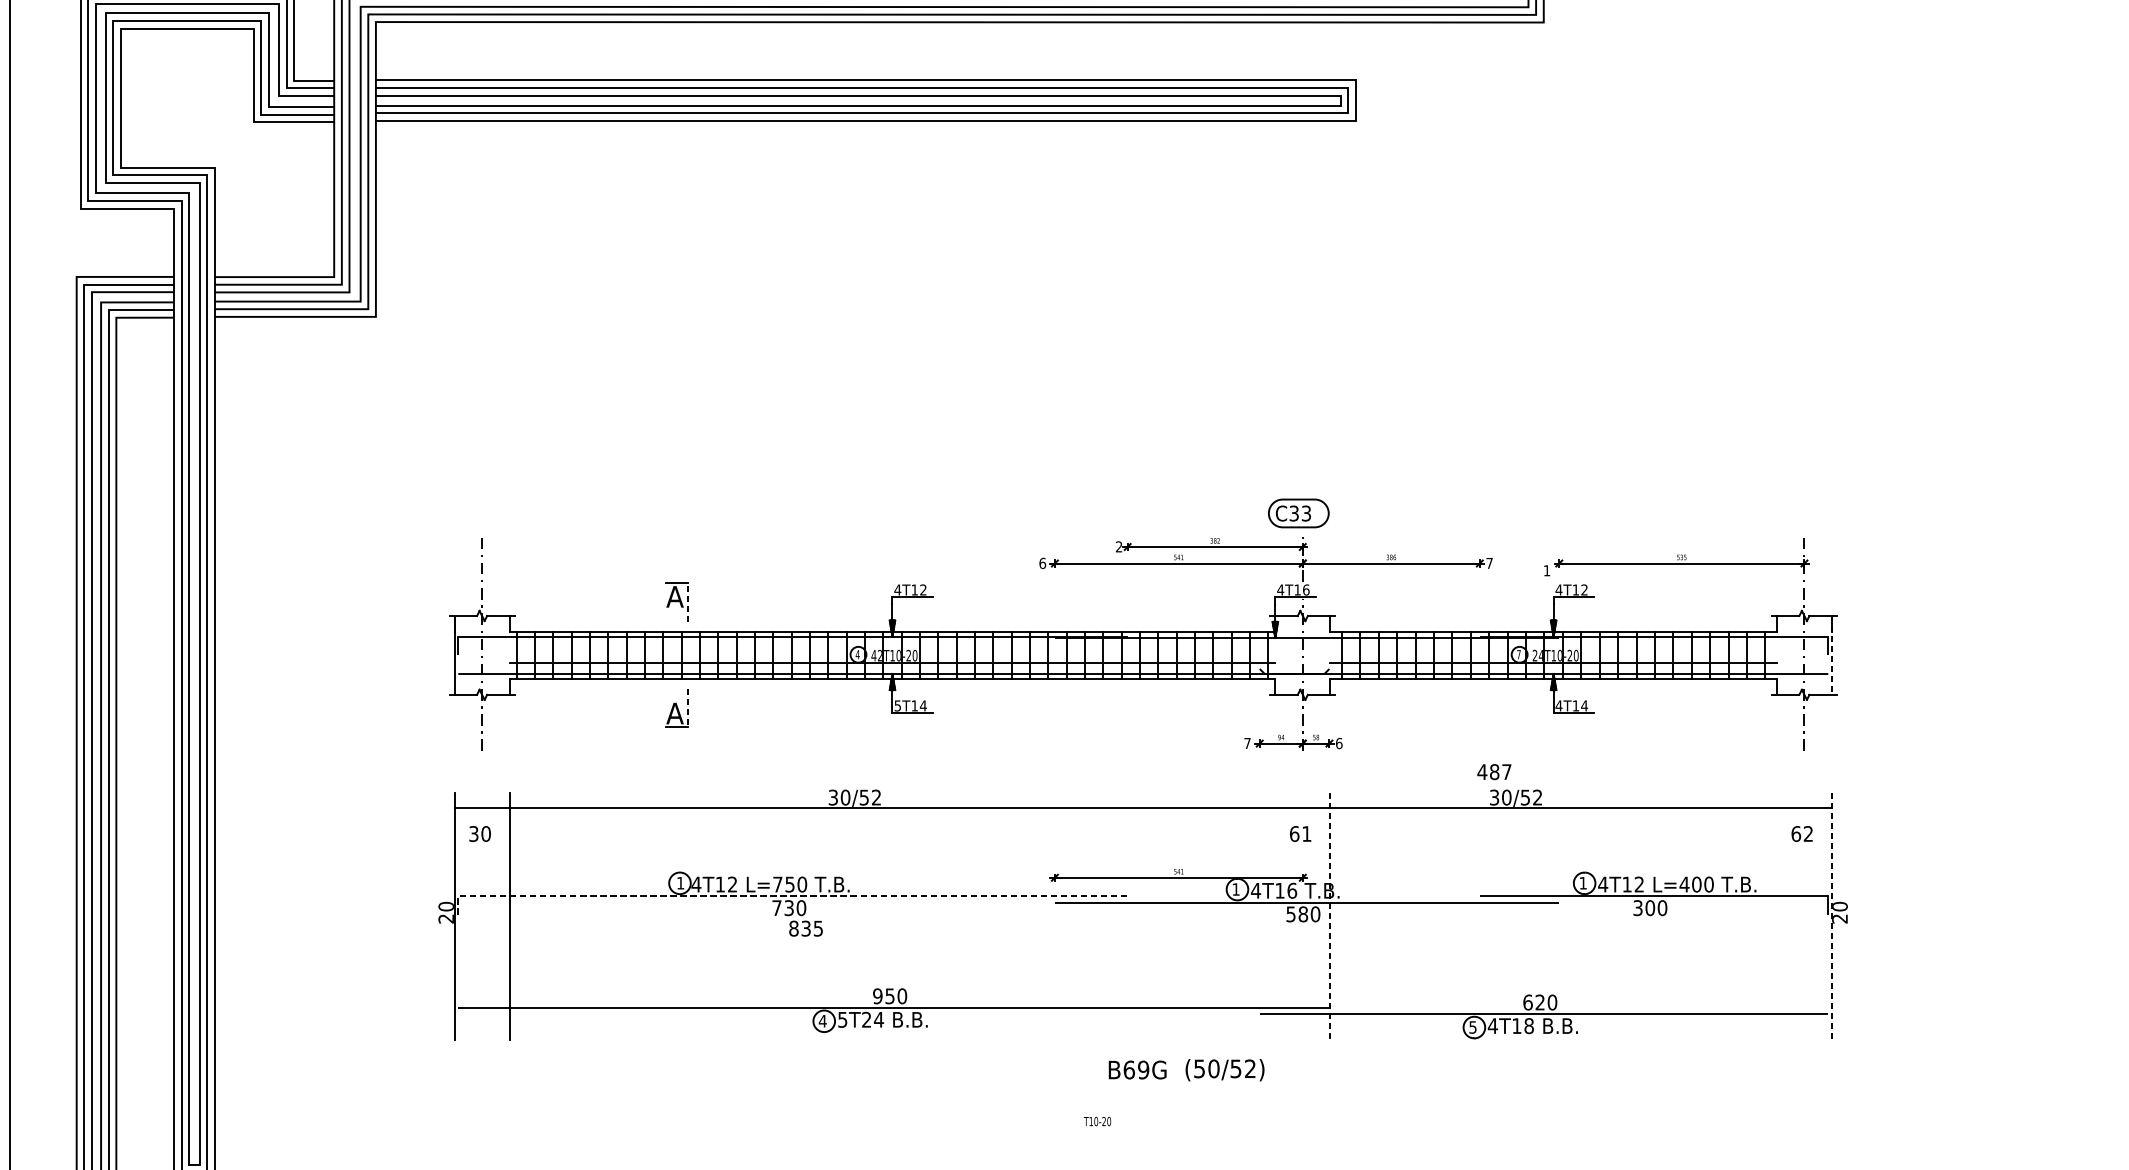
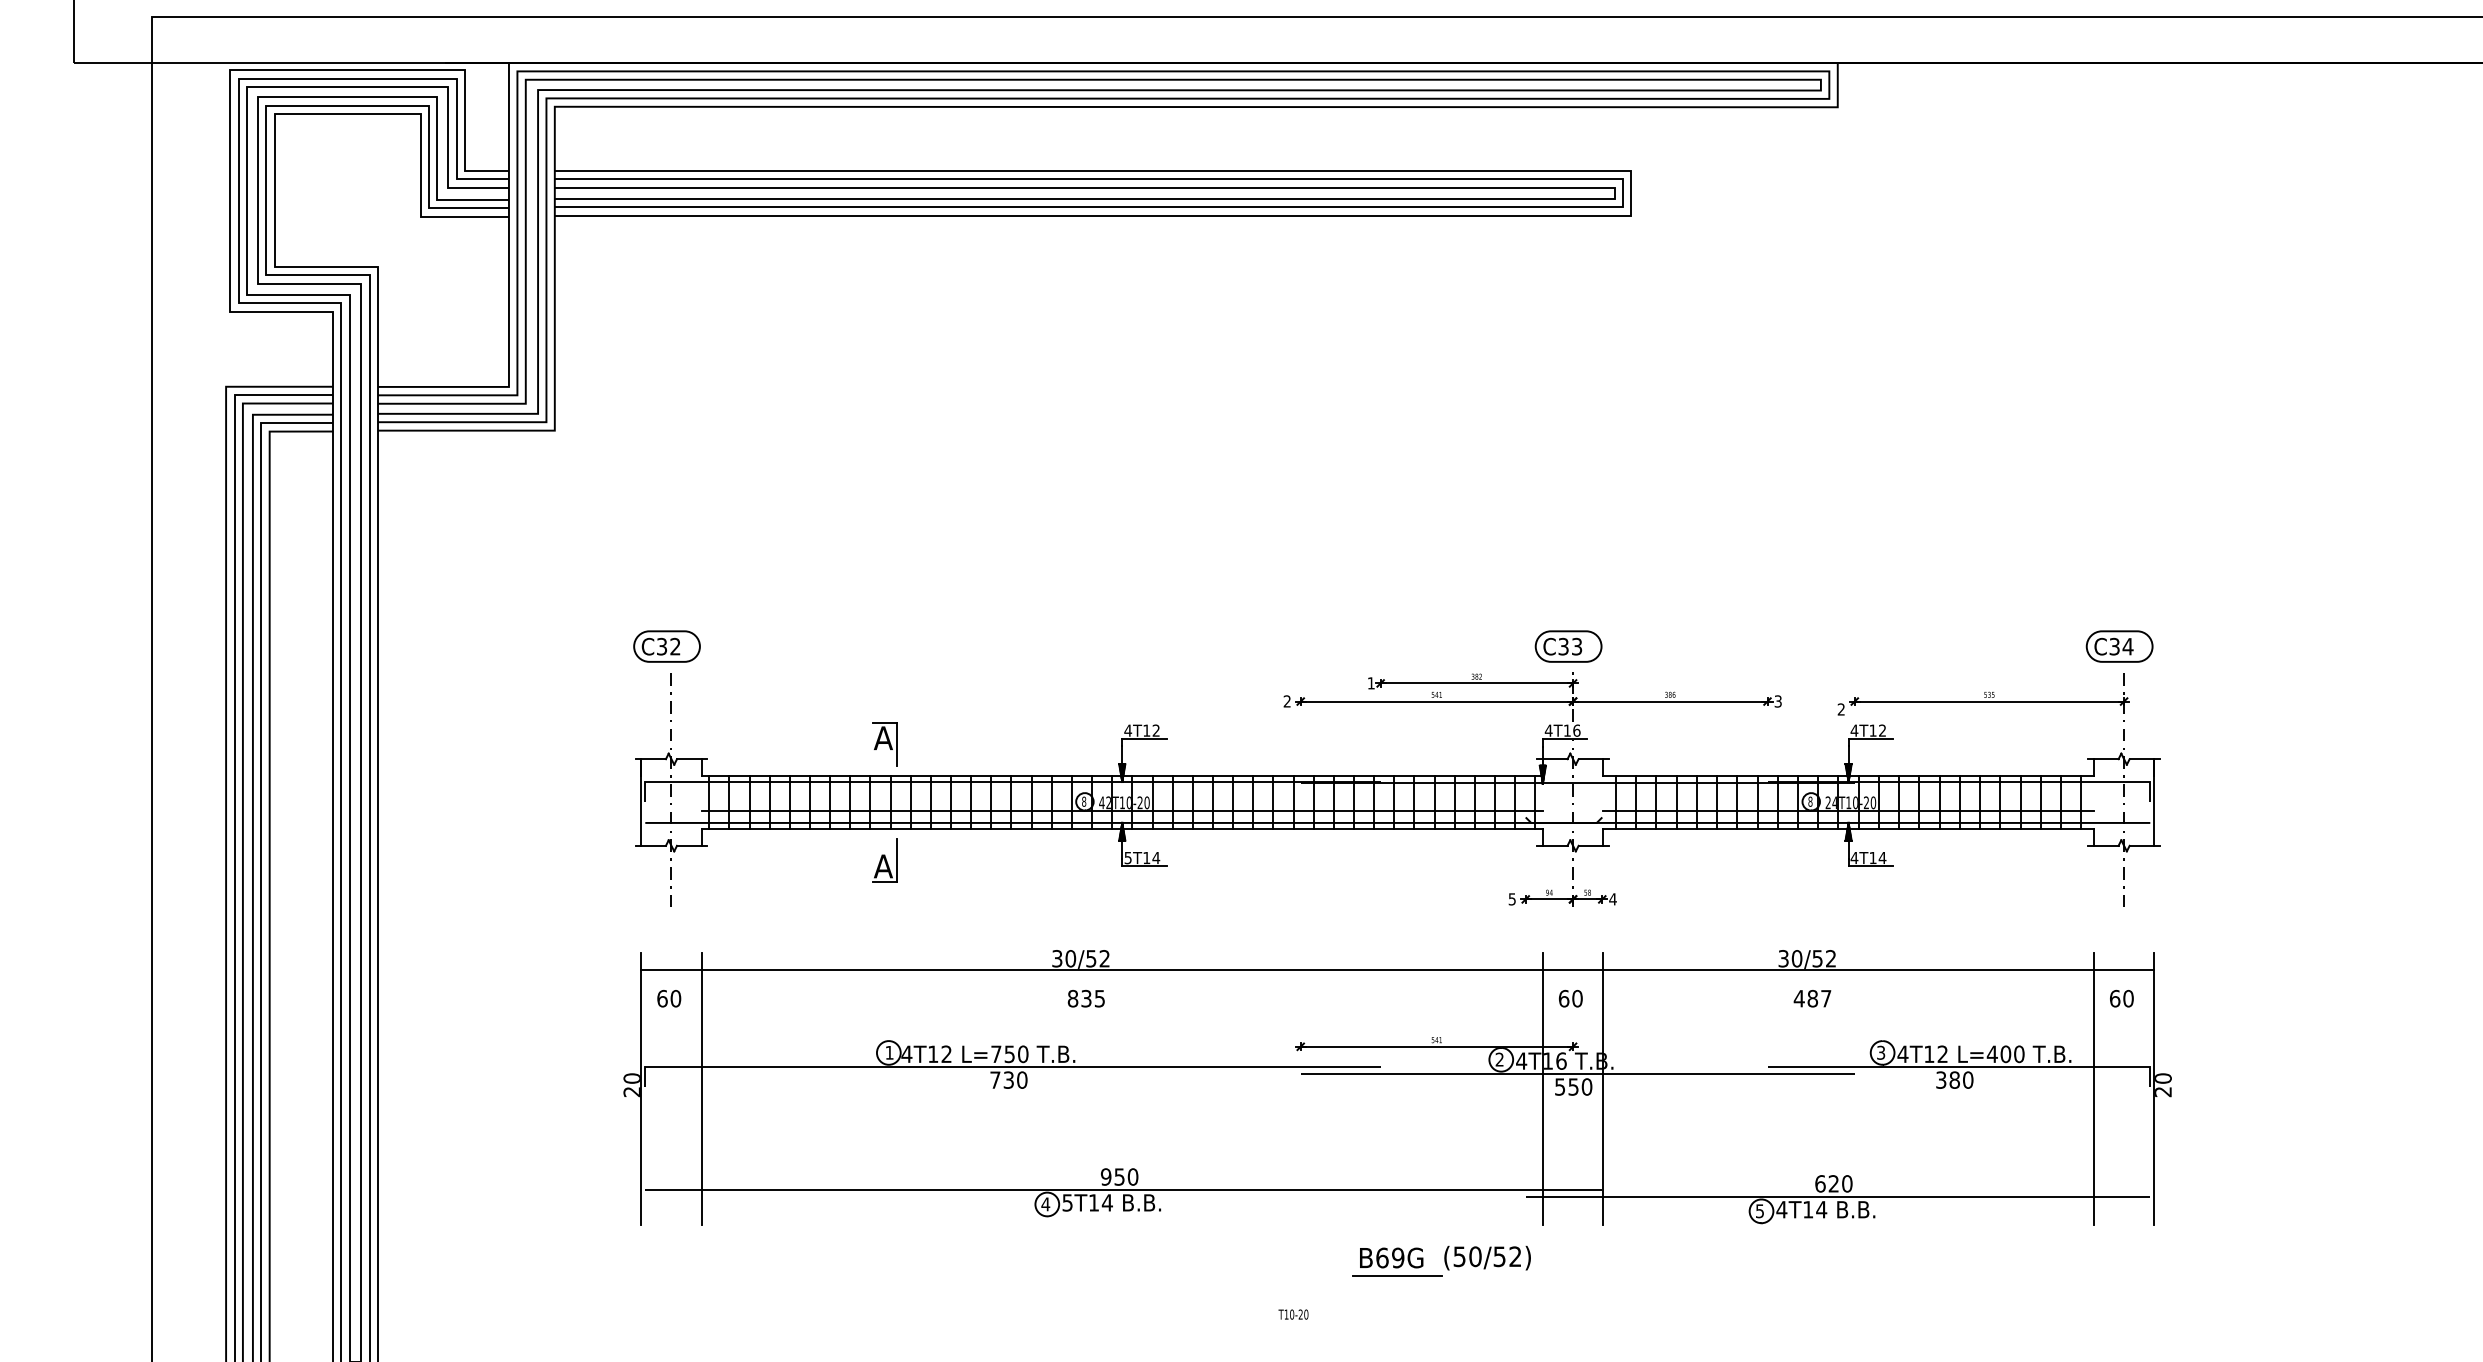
part: (477, 513) -> (666, 646), added
part: (1800, 513) -> (2119, 646), added
text: (1118, 547) -> (1370, 683), 2 -> 1
text: (1042, 563) -> (1287, 701), 6 -> 2
text: (1488, 563) -> (1777, 701), 7 -> 3
text: (1546, 570) -> (1840, 709), 1 -> 2
line: (687, 602) -> (897, 744), dashed -> solid
text: (857, 654) -> (1083, 801), 4 -> 8
text: (1518, 654) -> (1810, 801), 7 -> 8
line: (1832, 656) -> (2154, 803), dashed -> solid
line: (687, 708) -> (897, 860), dashed -> solid
text: (1246, 743) -> (1511, 899), 7 -> 5
text: (1338, 743) -> (1612, 899), 6 -> 4
text: (1494, 771) -> (1812, 998), moved
text: (473, 833) -> (662, 998), 30 -> 60
text: (1306, 833) -> (1577, 998), 61 -> 60
text: (1808, 833) -> (2128, 998), 62 -> 60
text: (1583, 882) -> (1881, 1052), 1 -> 3
text: (1235, 889) -> (1499, 1059), 1 -> 2
line: (782, 896) -> (1001, 1067), dashed -> solid
text: (1650, 907) -> (1954, 1079), 300 -> 380
text: (1303, 913) -> (1573, 1086), 580 -> 550
line: (1275, 915) -> (1542, 1088), added
line: (1330, 915) -> (1603, 1088), dashed -> solid
line: (1776, 915) -> (2093, 1088), added
line: (1832, 915) -> (2154, 1088), dashed -> solid
text: (805, 928) -> (1085, 998), moved
text: (866, 1019) -> (1093, 1202), 5T24 -> 5T14
text: (1528, 1025) -> (1821, 1209), 4T18 -> 4T14
line: (1143, 1085) -> (1397, 1275), added
text: (1097, 1121) -> (1293, 1314), moved

